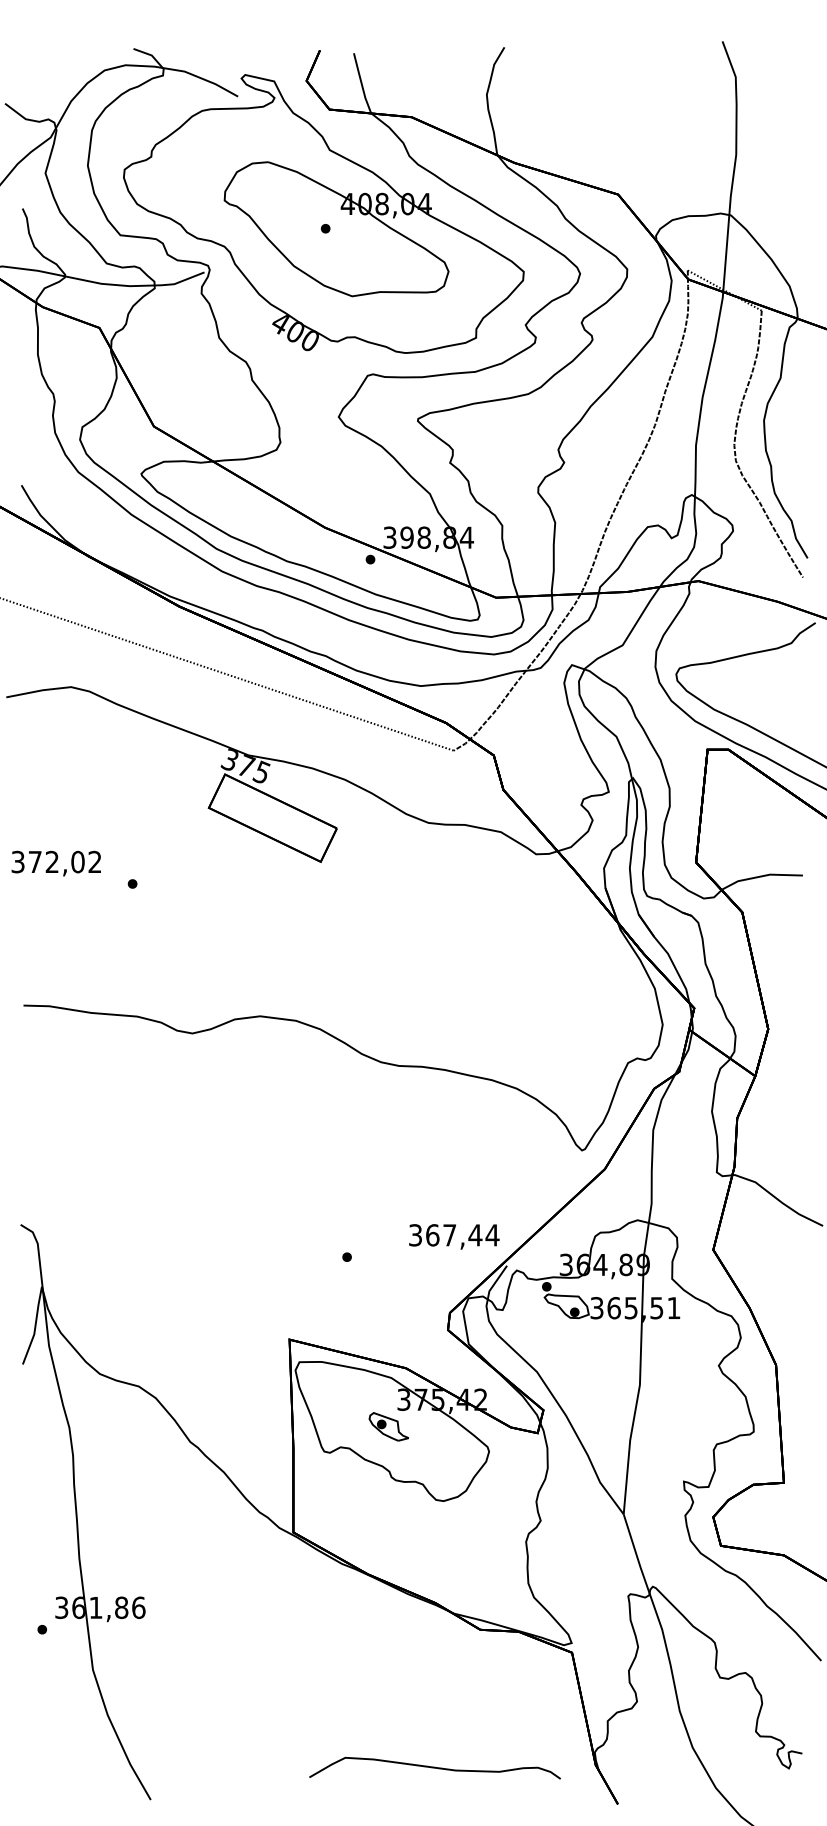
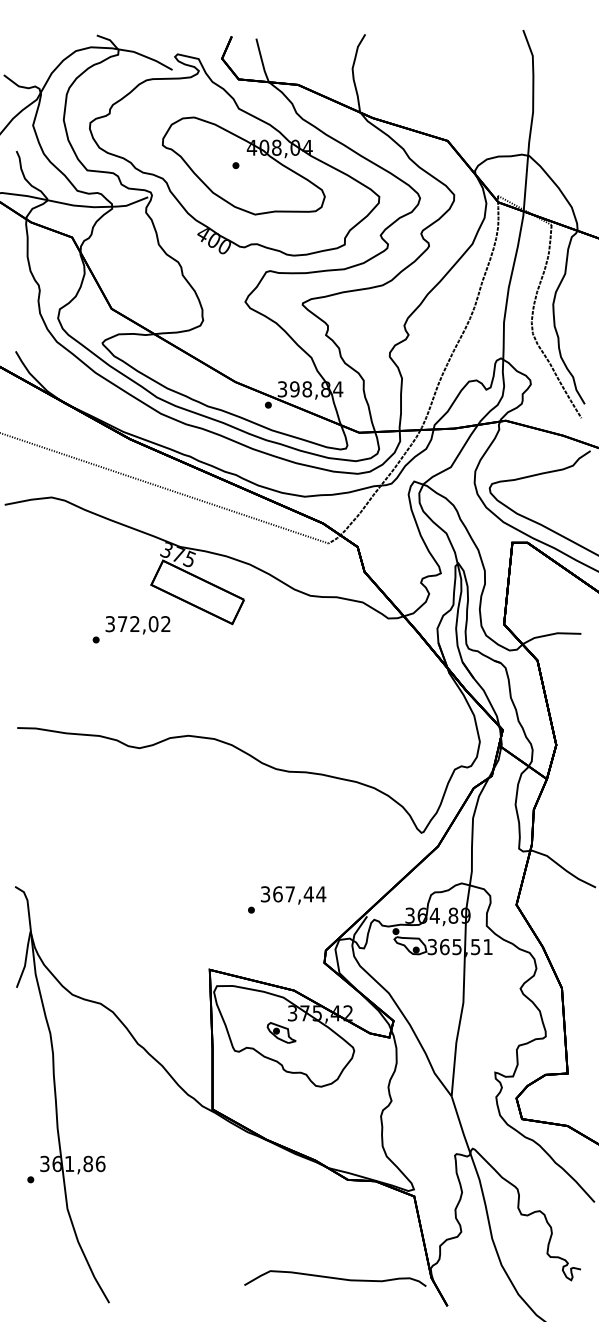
text: (55, 863) -> (137, 625), moved
text: (454, 1236) -> (293, 895), moved
curve: (434, 1767) -> (334, 1278), moved

